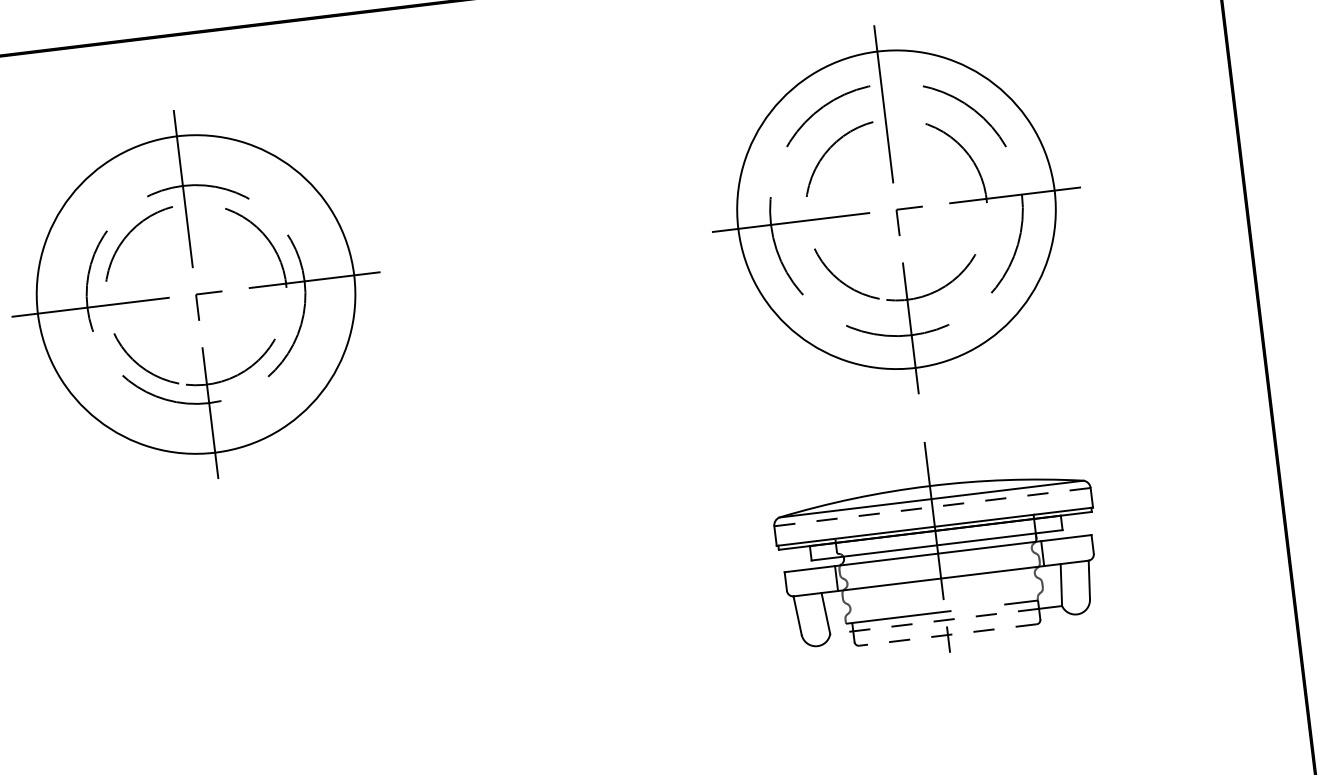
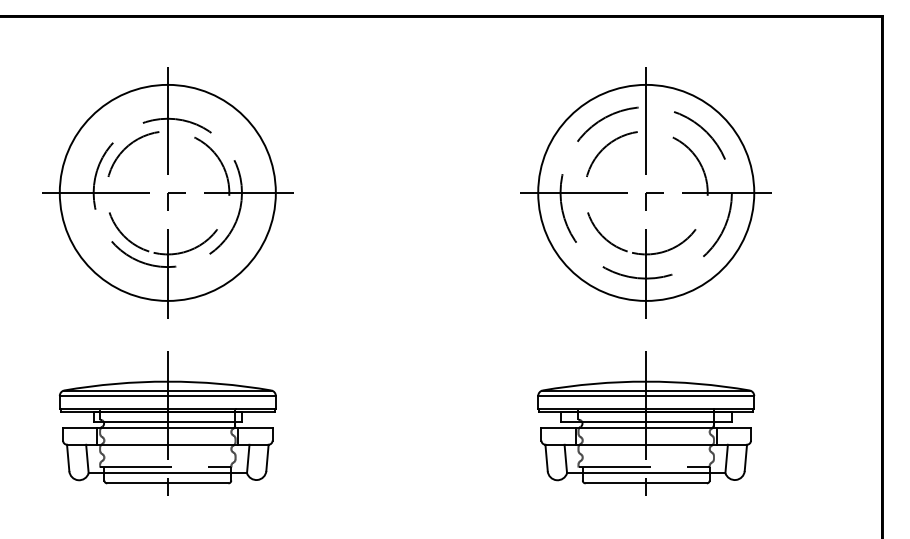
line: (932, 507) -> (646, 396), dashed -> solid
line: (933, 622) -> (637, 473), dashed -> solid
part: (236, 632) -> (167, 423), added
line: (948, 635) -> (646, 483), dashed -> solid

